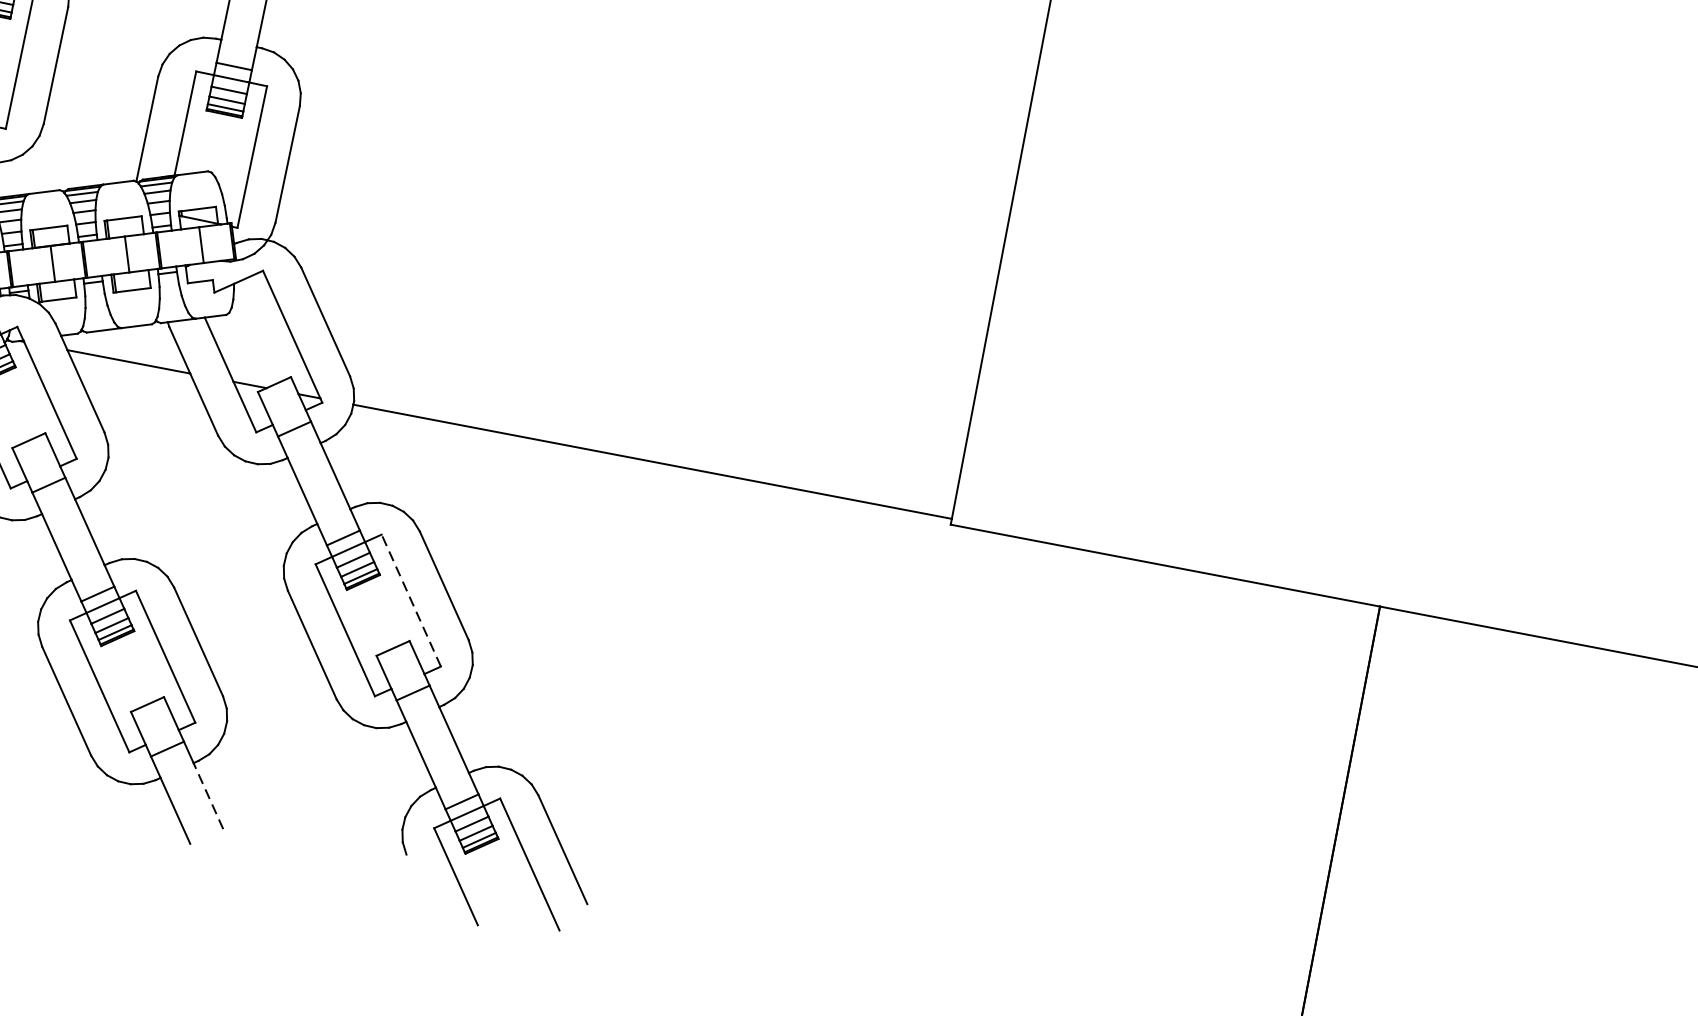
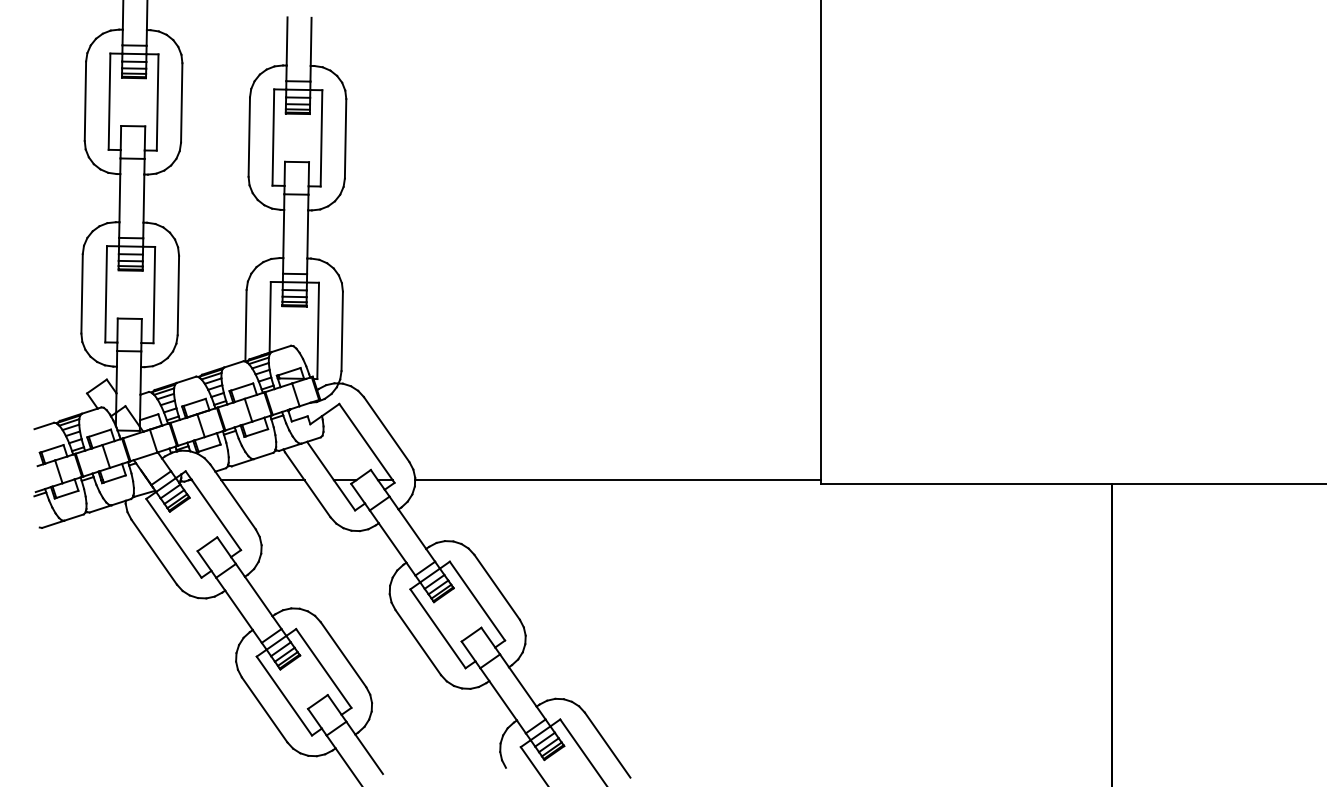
line: (411, 599) -> (477, 600), dashed -> solid
line: (207, 794) -> (368, 753), dashed -> solid

